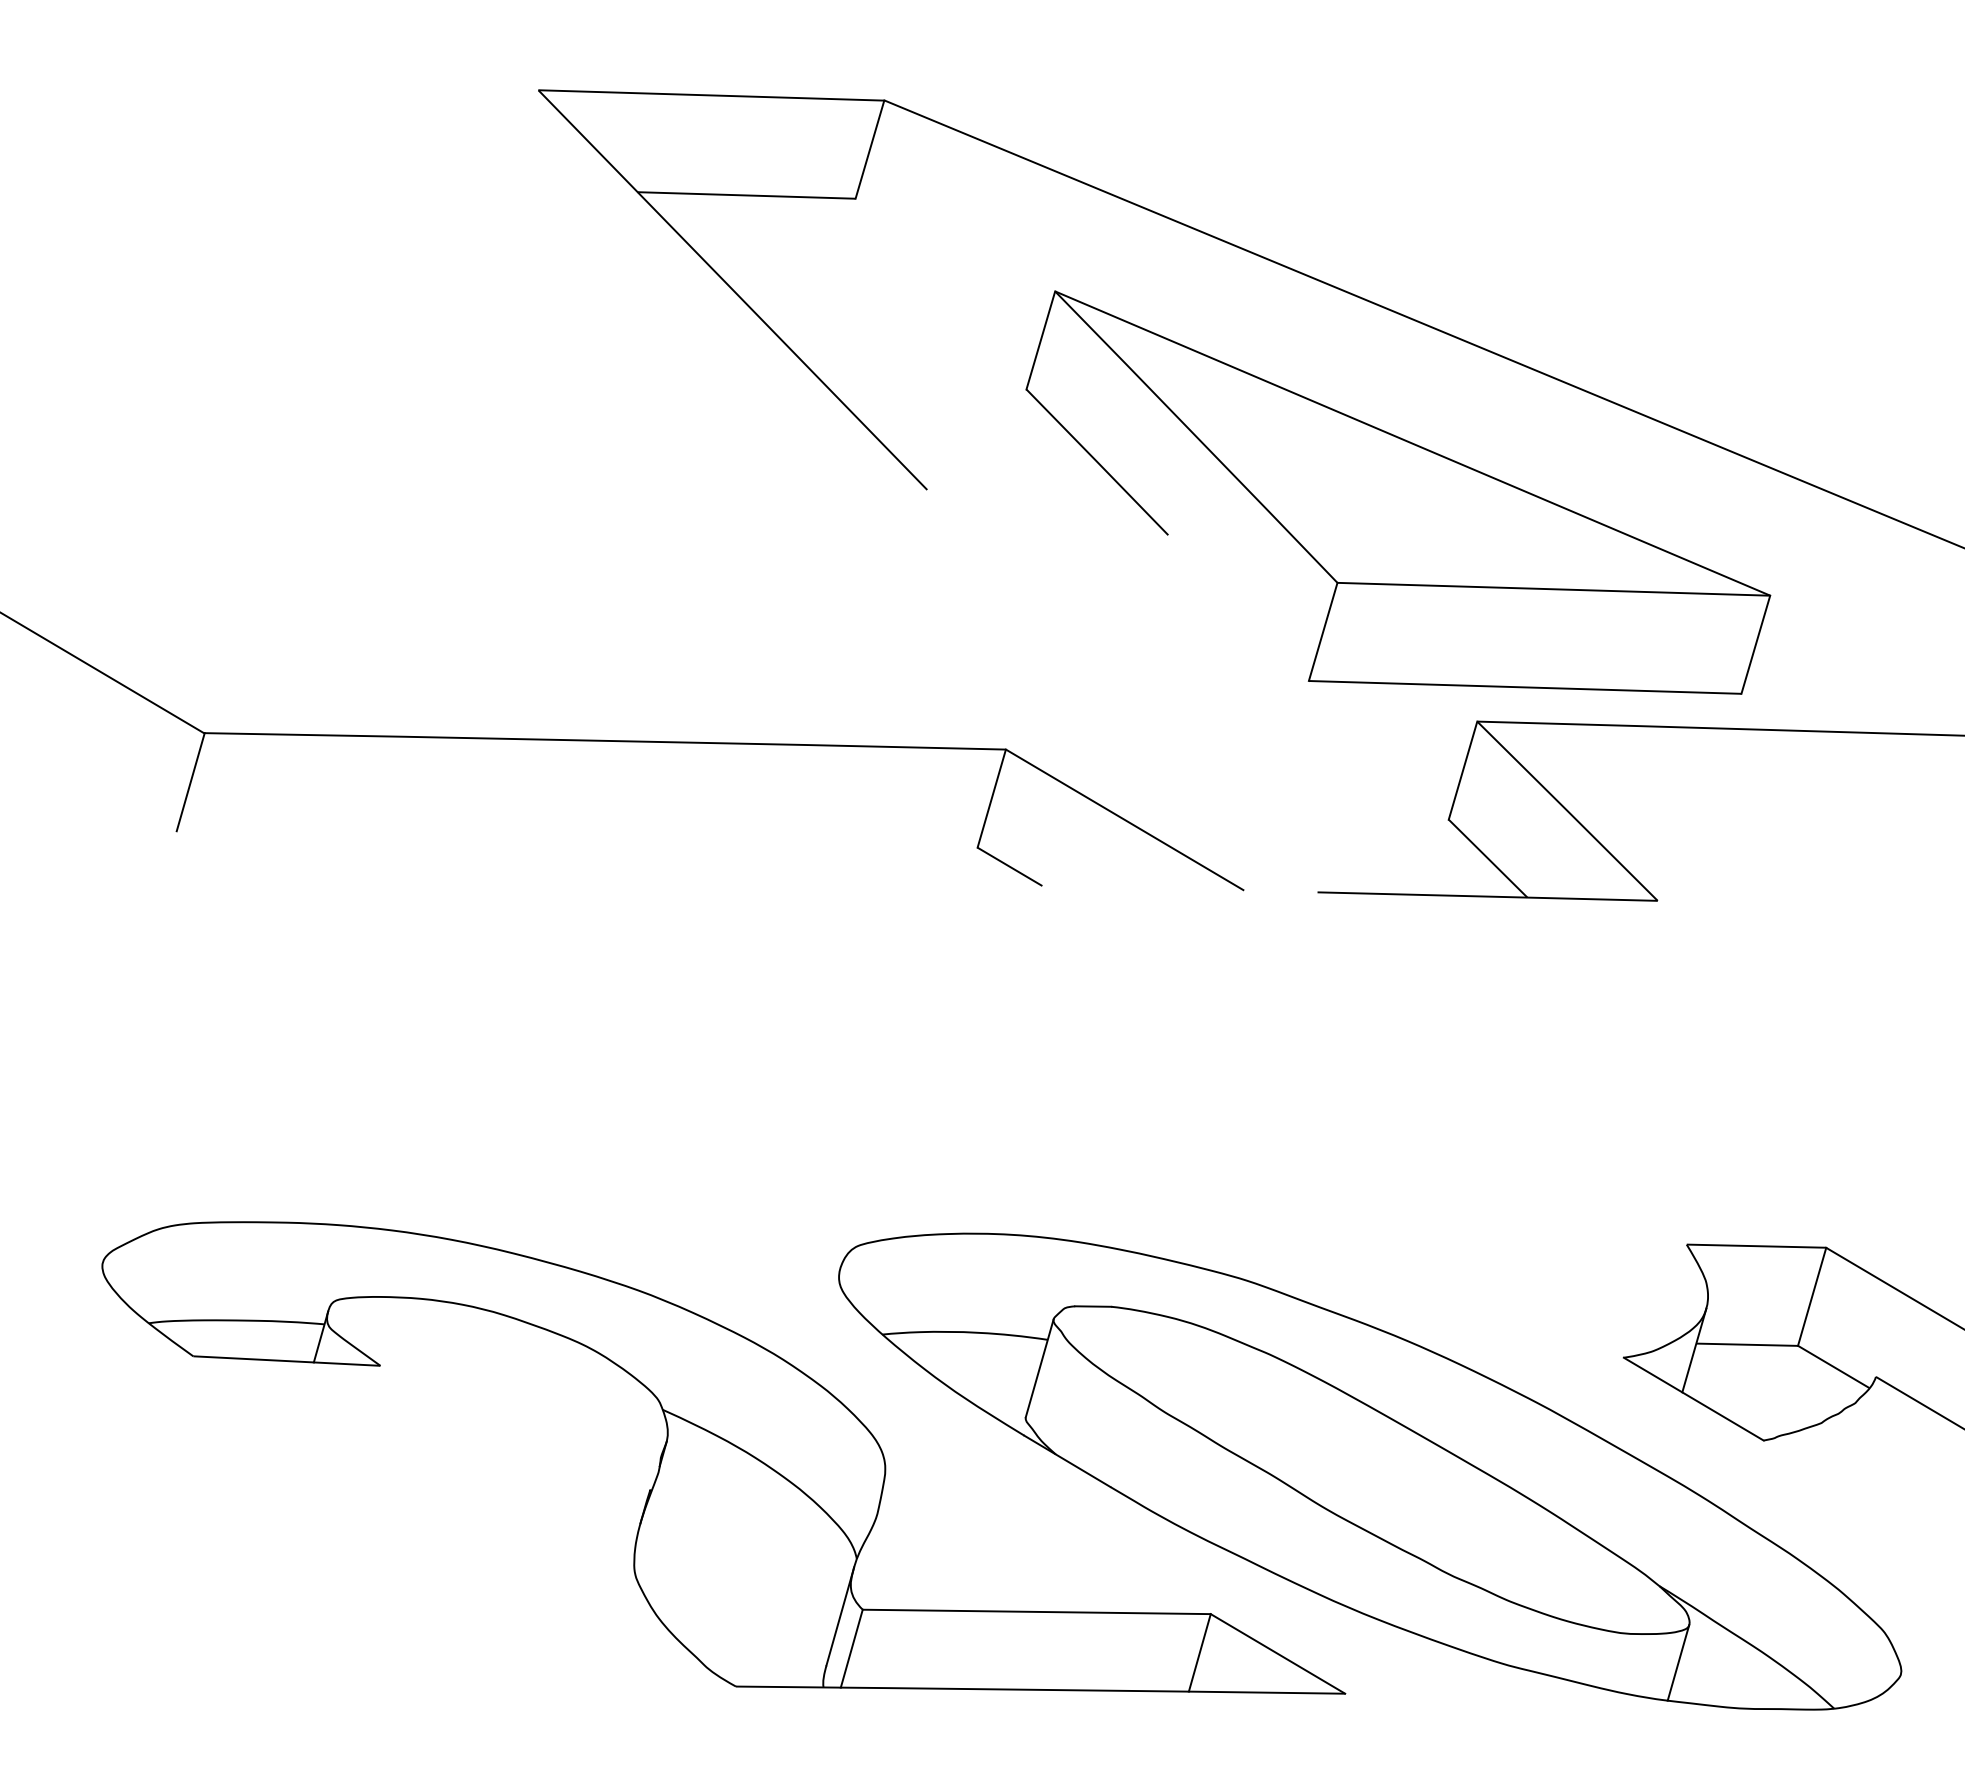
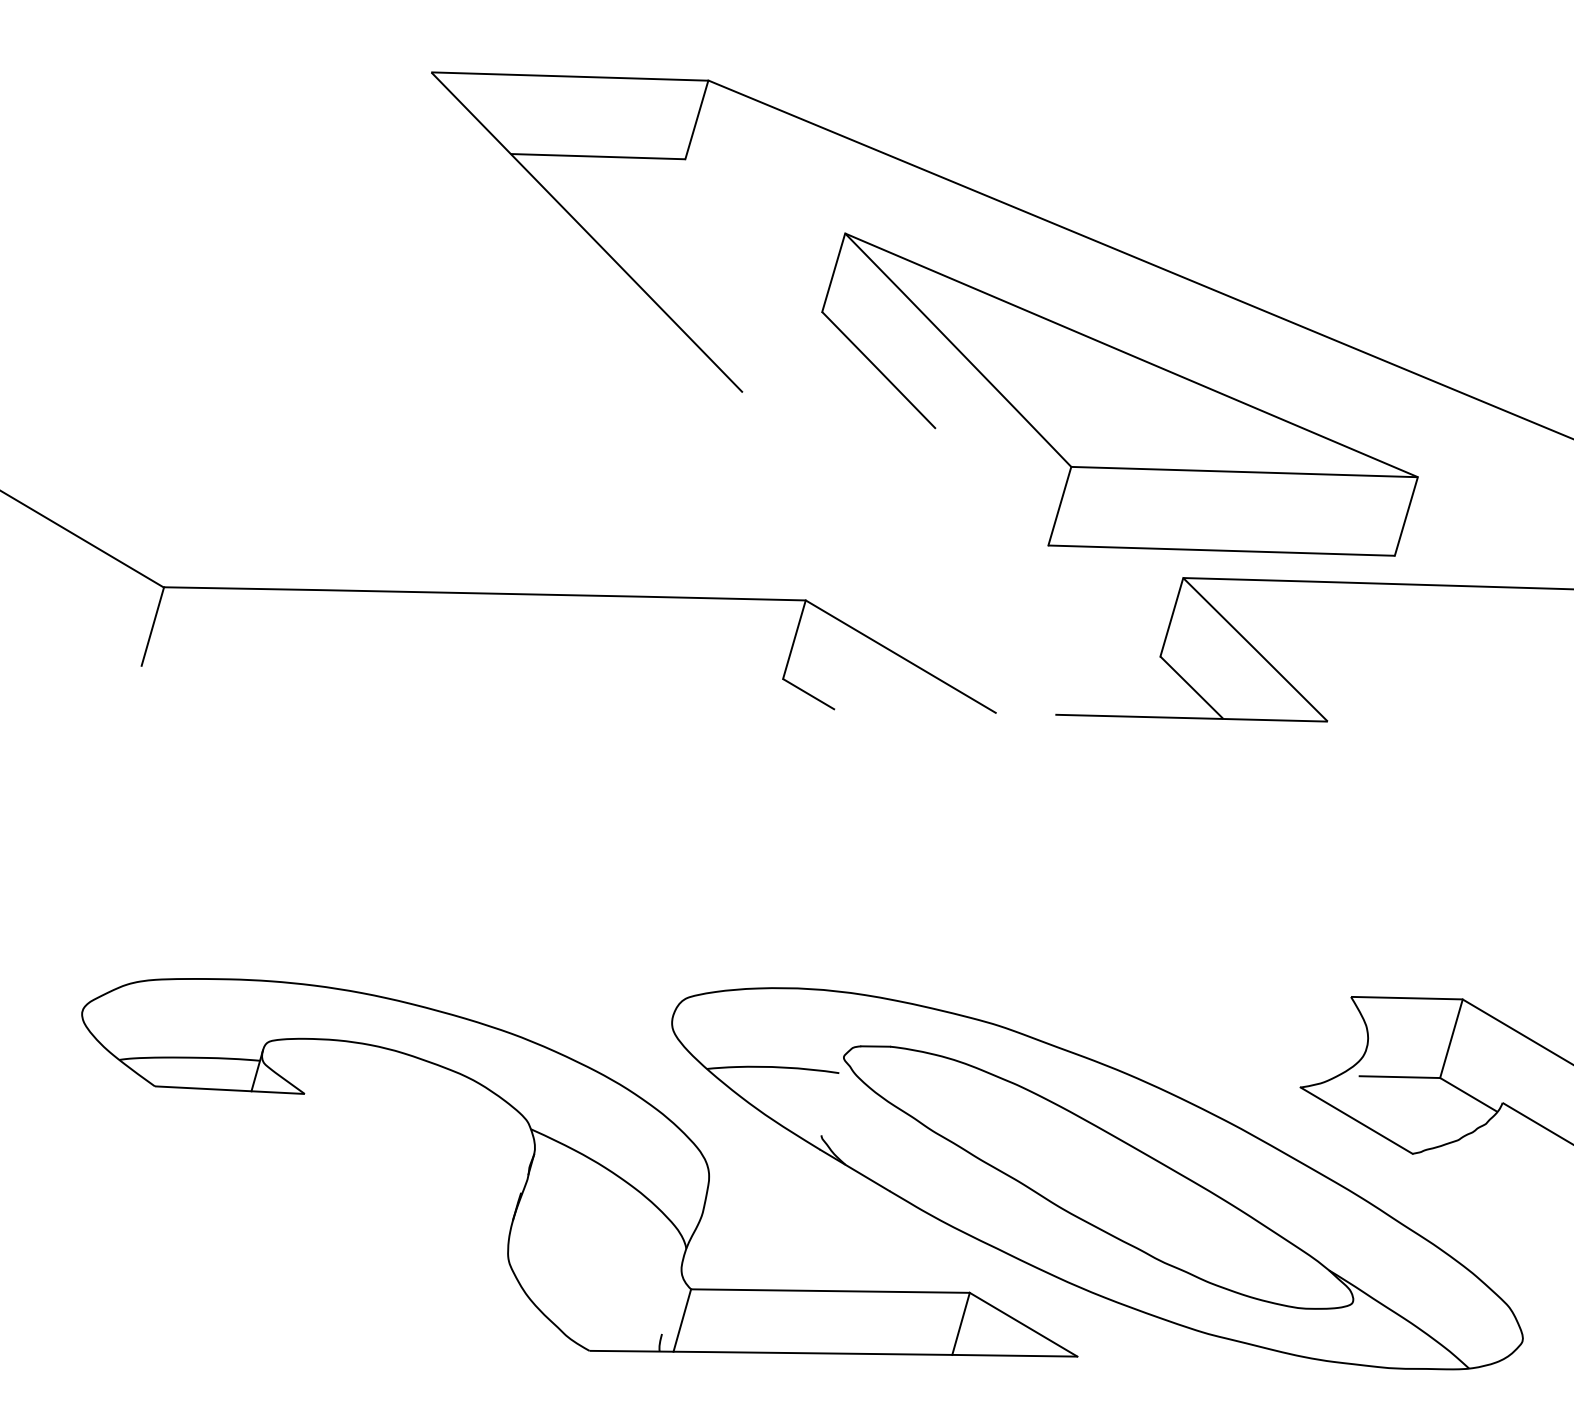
line: (1694, 1350) -> (1357, 1081), removed
line: (1039, 1368) -> (832, 1096), removed
line: (840, 1616) -> (673, 1294), removed
line: (1678, 1662) -> (1344, 1331), removed

